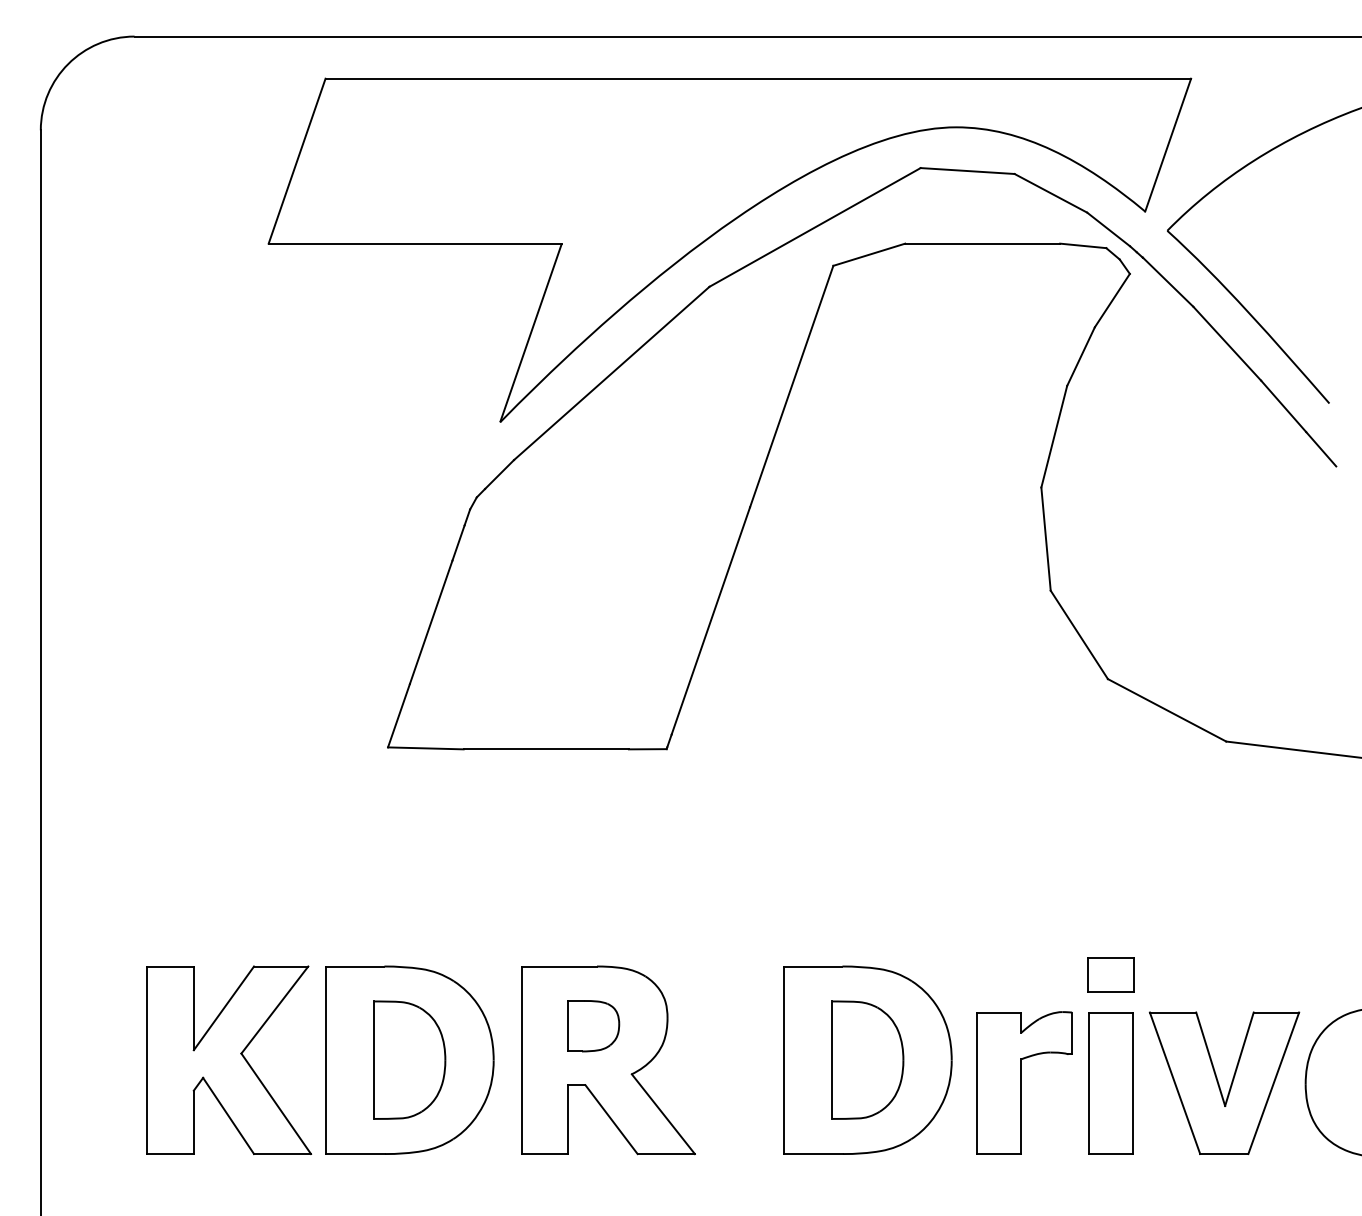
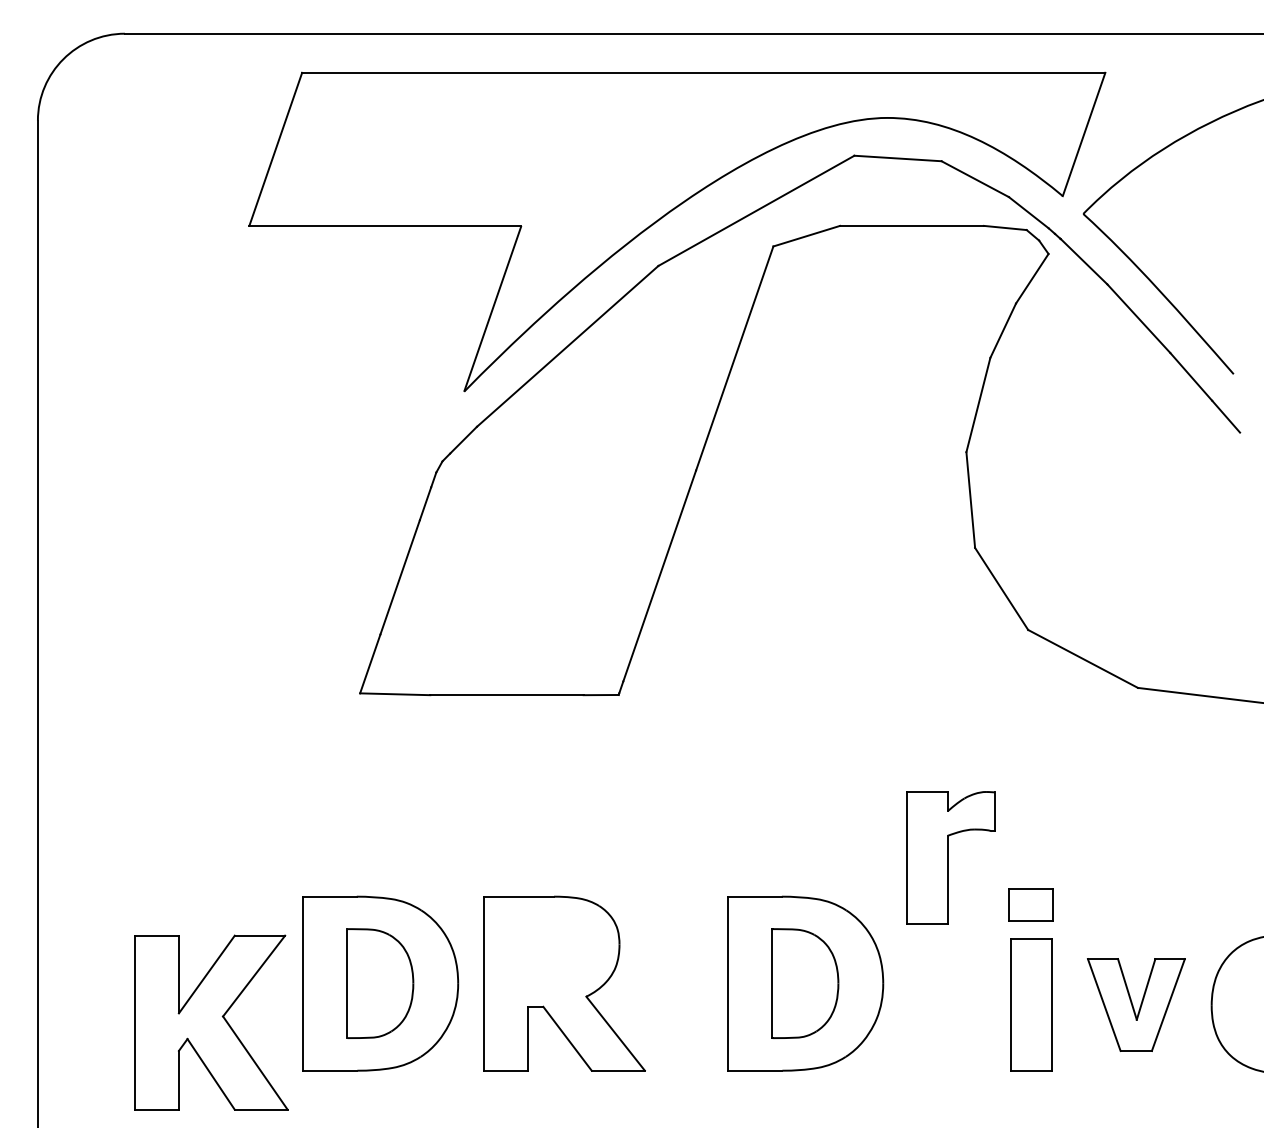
part: (594, 1025) -> (551, 951), removed
part: (228, 1060) -> (211, 1022), moved
part: (1024, 1082) -> (950, 857), moved
part: (1224, 1082) -> (1136, 1004), size x0.7

